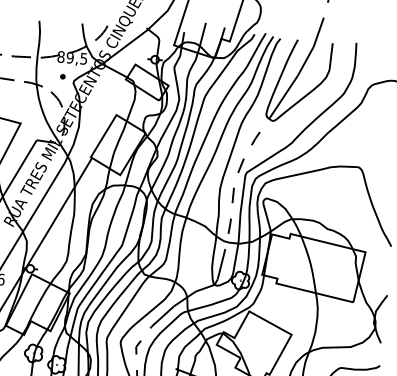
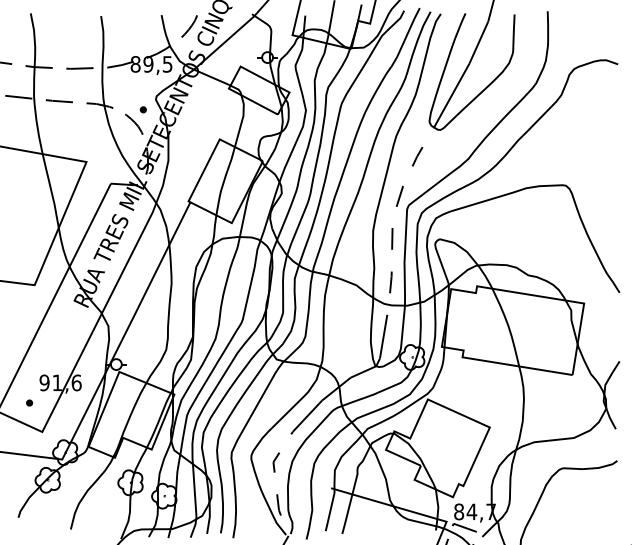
part: (62, 76) -> (142, 109), moved

